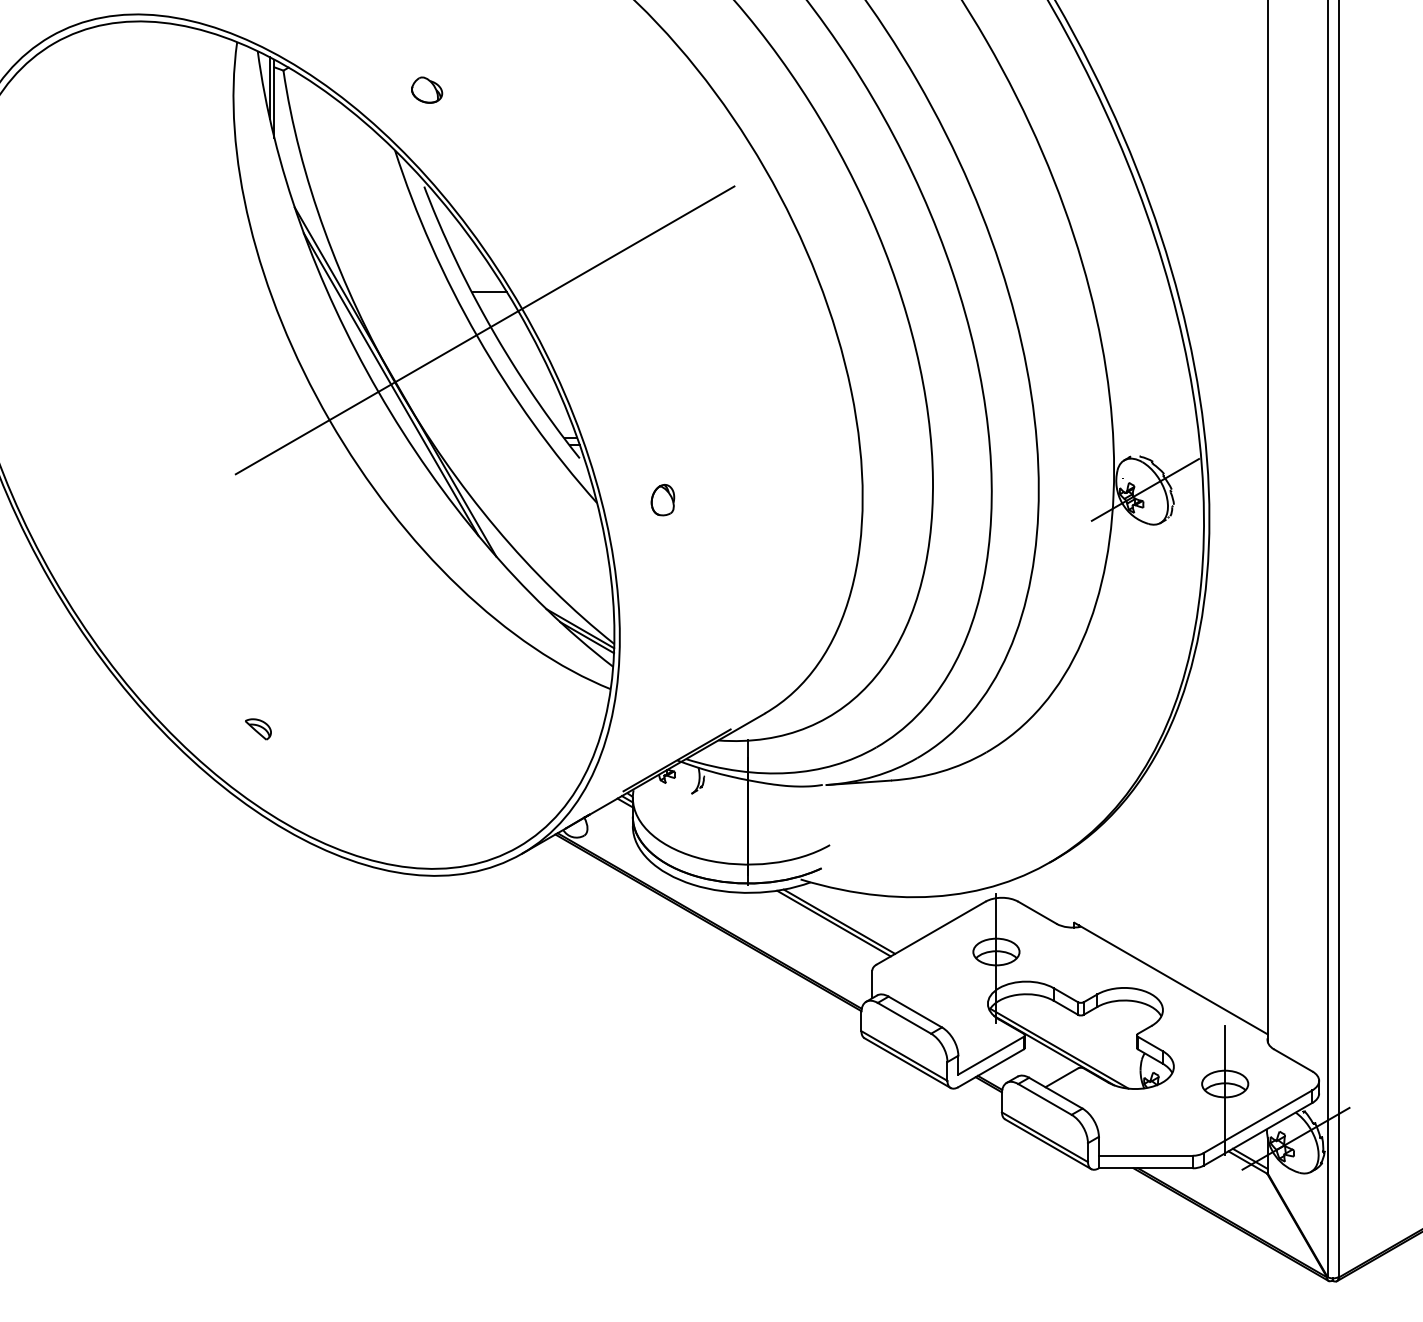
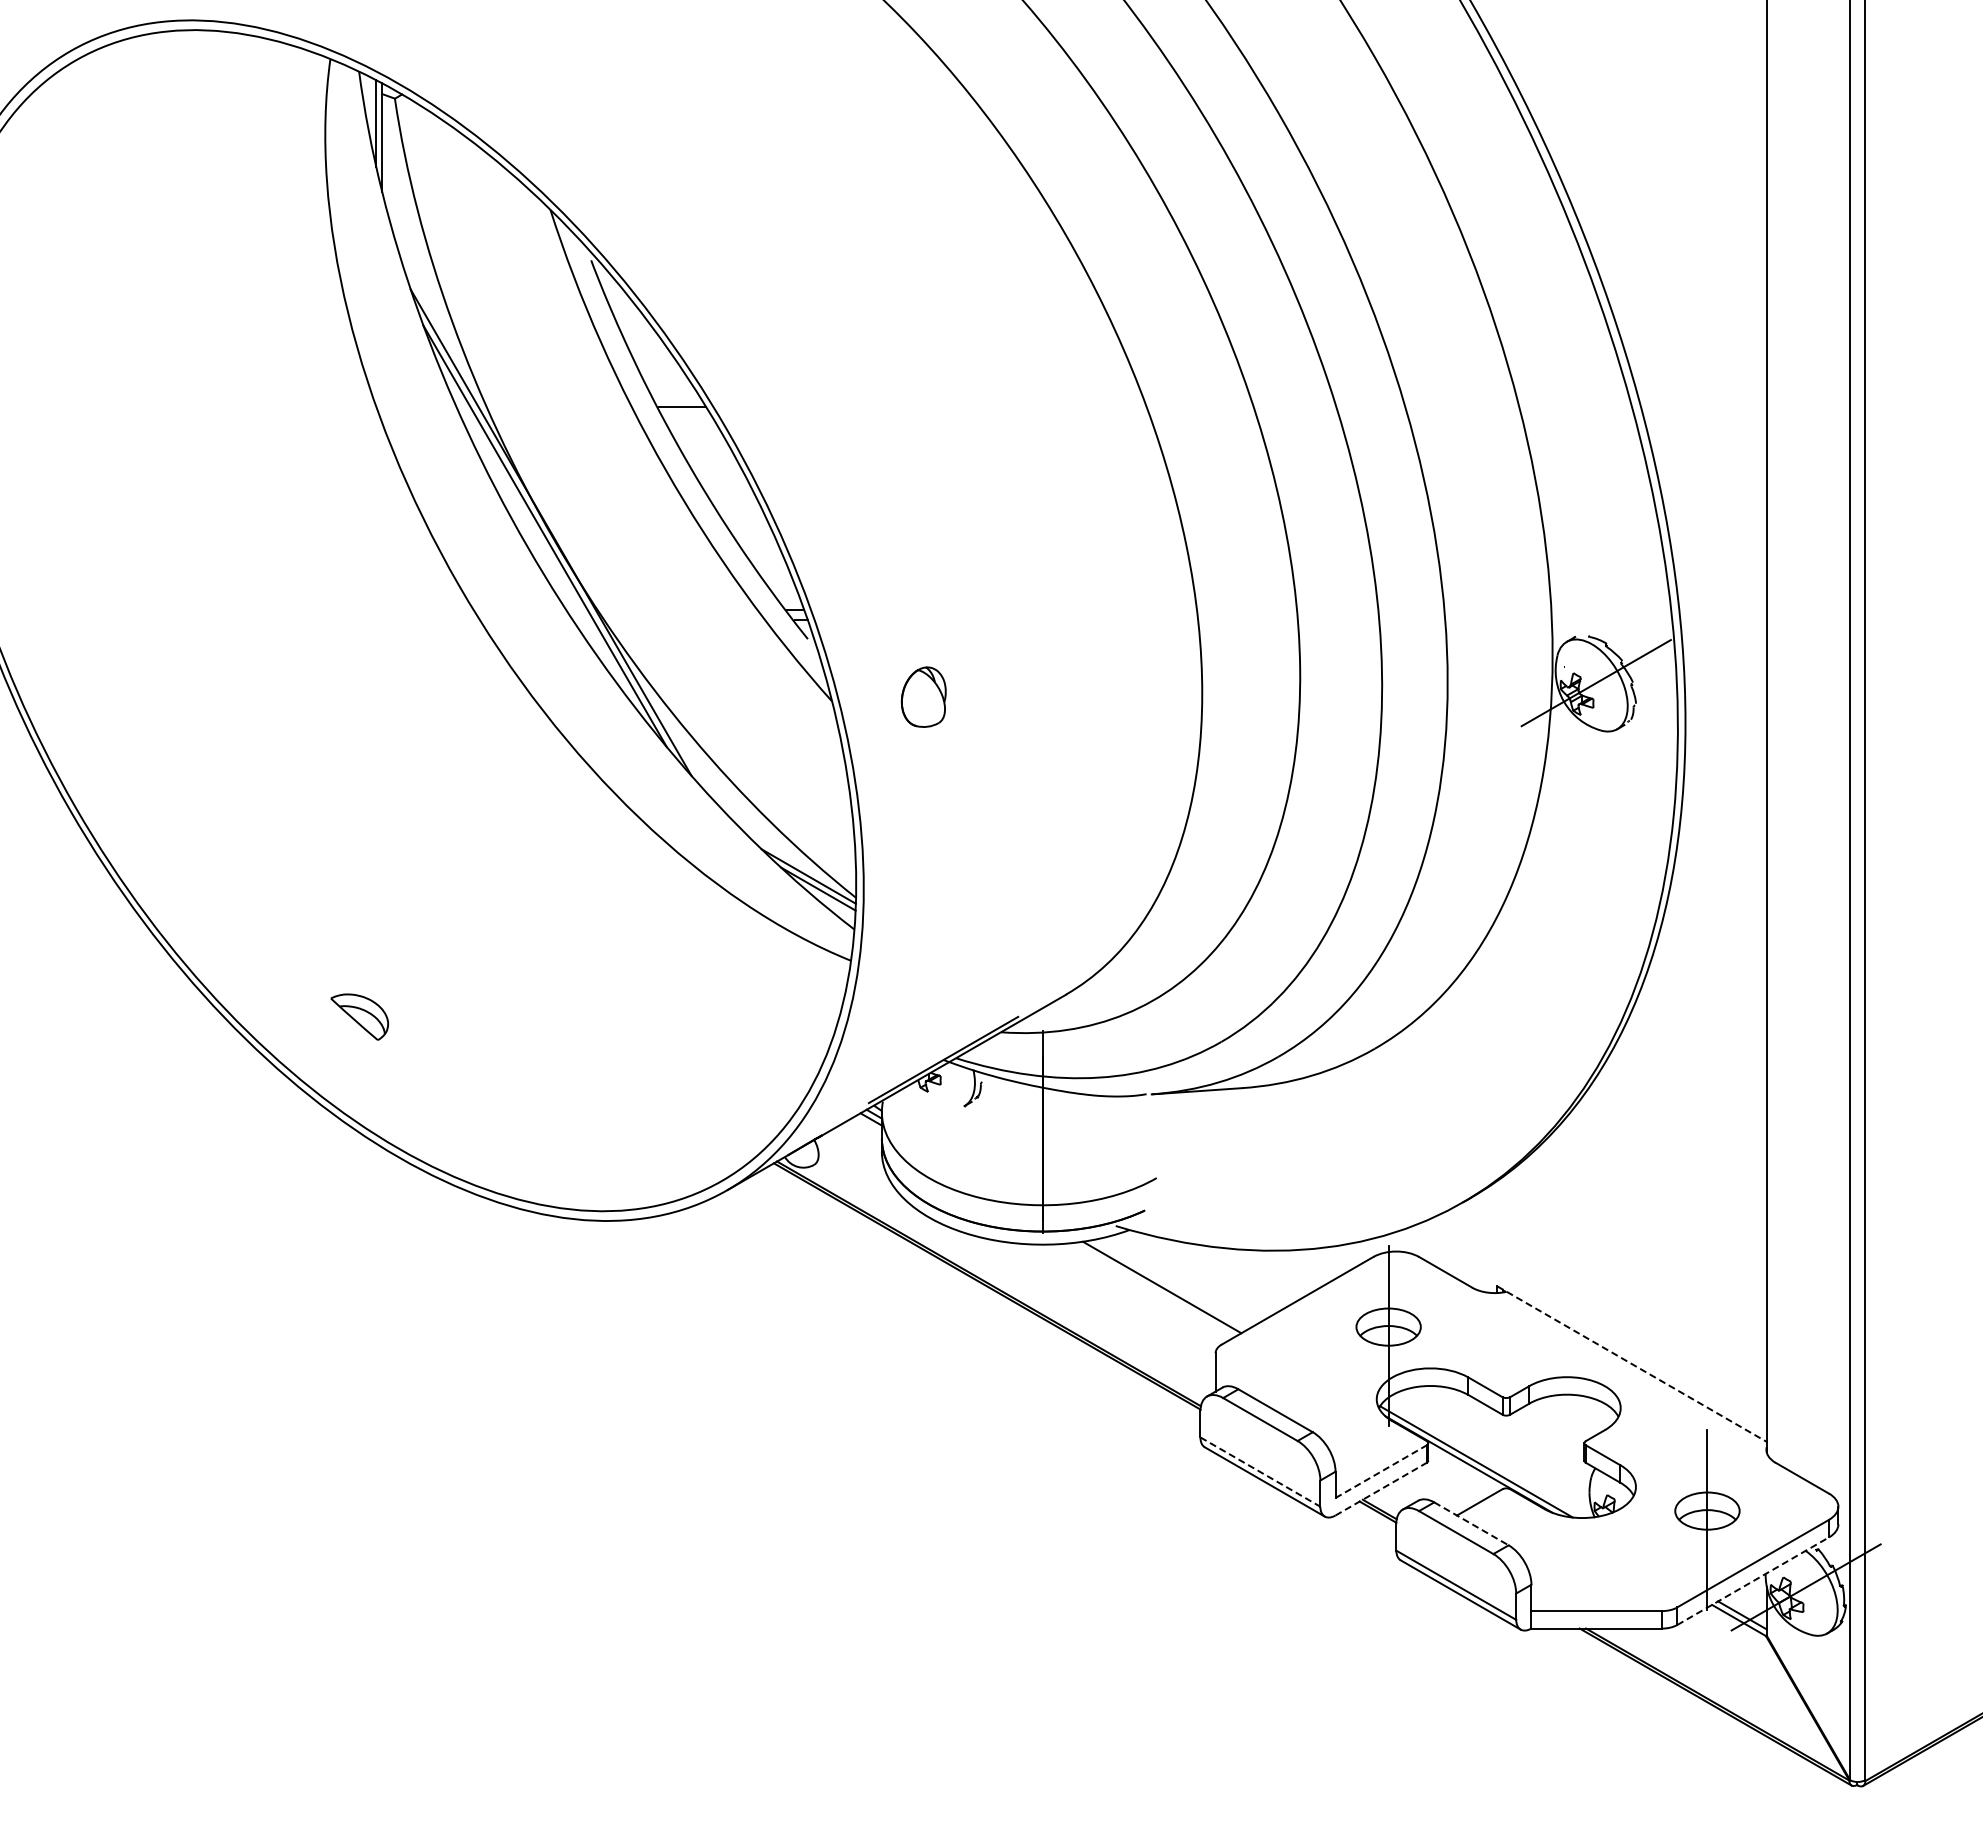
part: (427, 89) -> (595, 125), removed
line: (484, 330) -> (675, 460), removed
part: (662, 500) -> (923, 697), size x1.4
part: (258, 729) -> (359, 1016), size x1.6
line: (839, 921) -> (1169, 1284), removed
line: (1171, 978) -> (1632, 1364), solid -> dashed
line: (991, 1055) -> (1381, 1471), solid -> dashed
line: (904, 1056) -> (1260, 1472), solid -> dashed
line: (991, 1068) -> (1381, 1489), solid -> dashed
line: (1055, 1092) -> (1471, 1523), solid -> dashed
line: (1258, 1134) -> (1753, 1581), solid -> dashed

